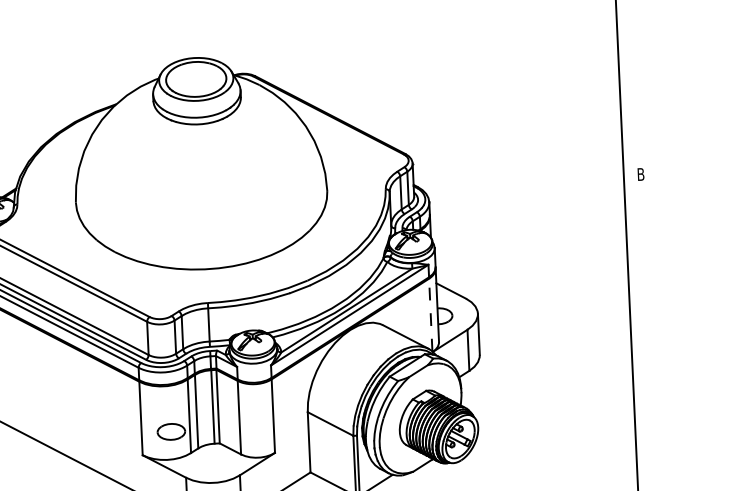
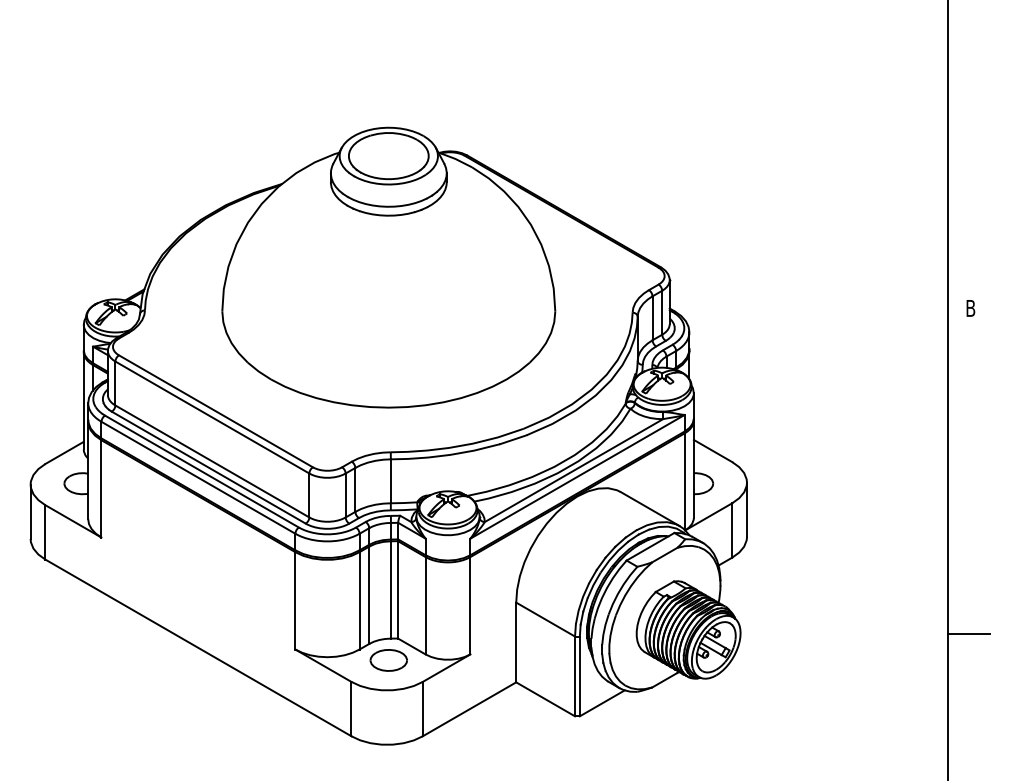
line: (430, 314) -> (684, 481), dashed -> solid
line: (651, 420) -> (969, 634), added
part: (171, 431) -> (388, 660), moved

